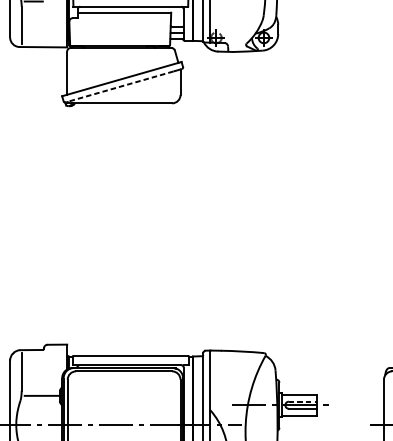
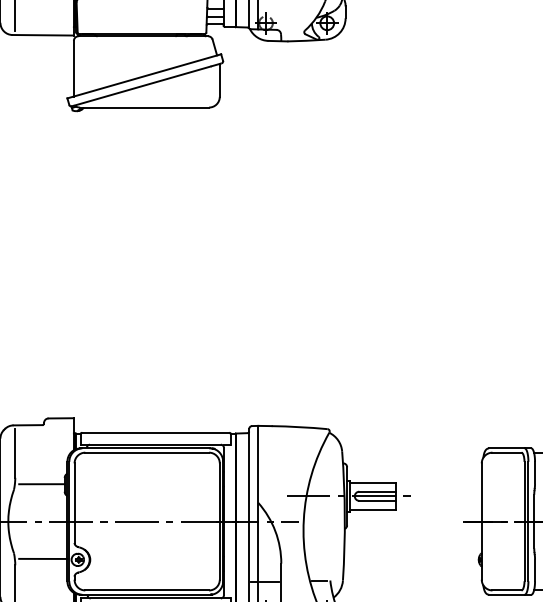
line: (118, 86) -> (140, 86), dashed -> solid
line: (303, 401) -> (378, 491), dashed -> solid

